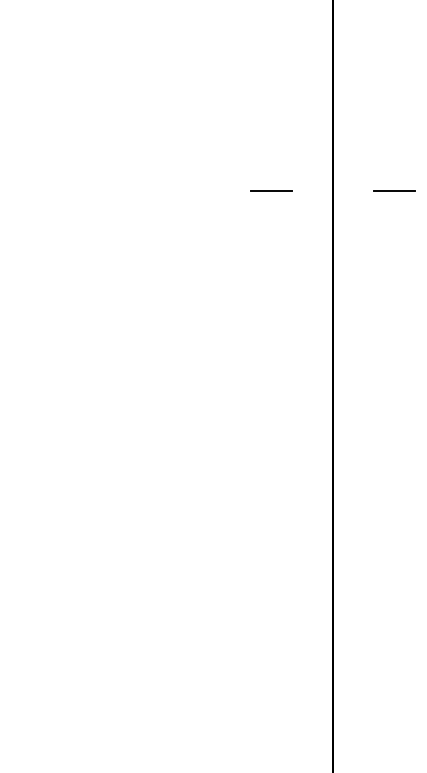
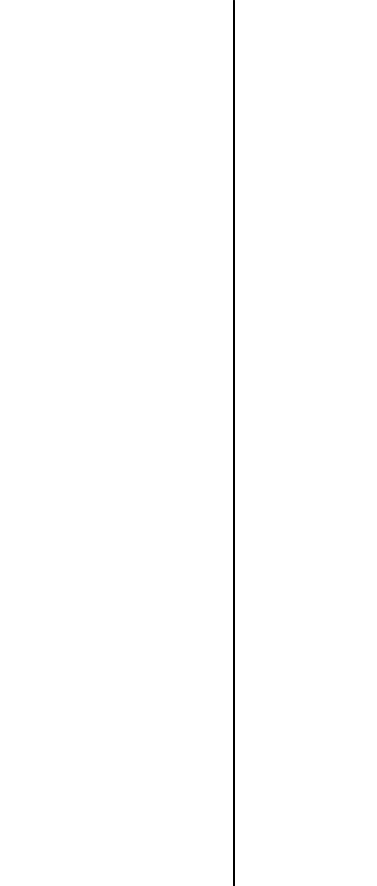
line: (270, 190) -> (161, 235), removed
line: (394, 190) -> (305, 235), removed

